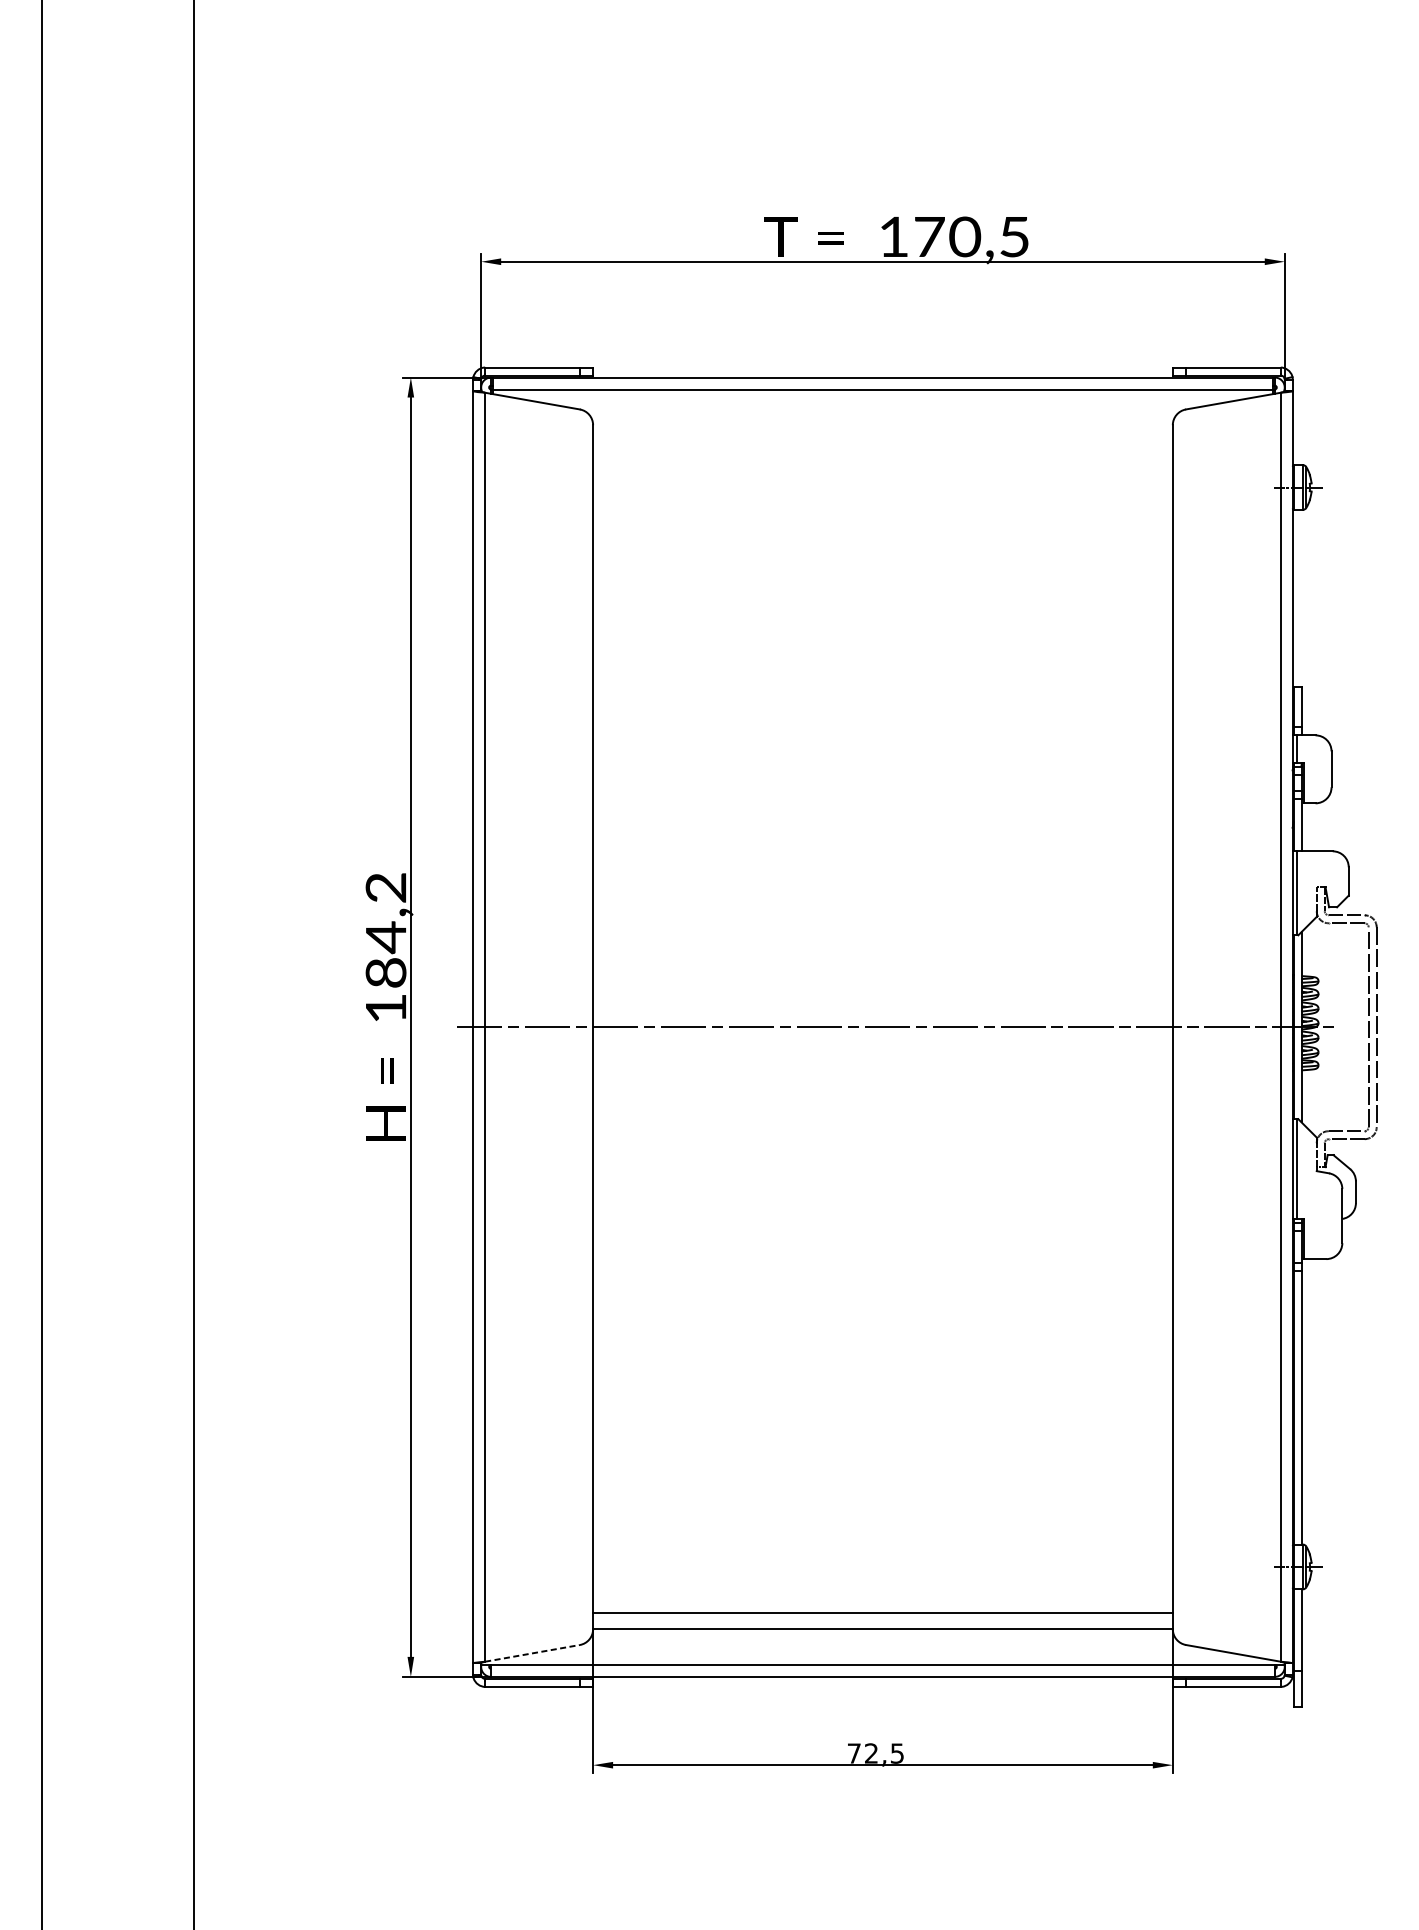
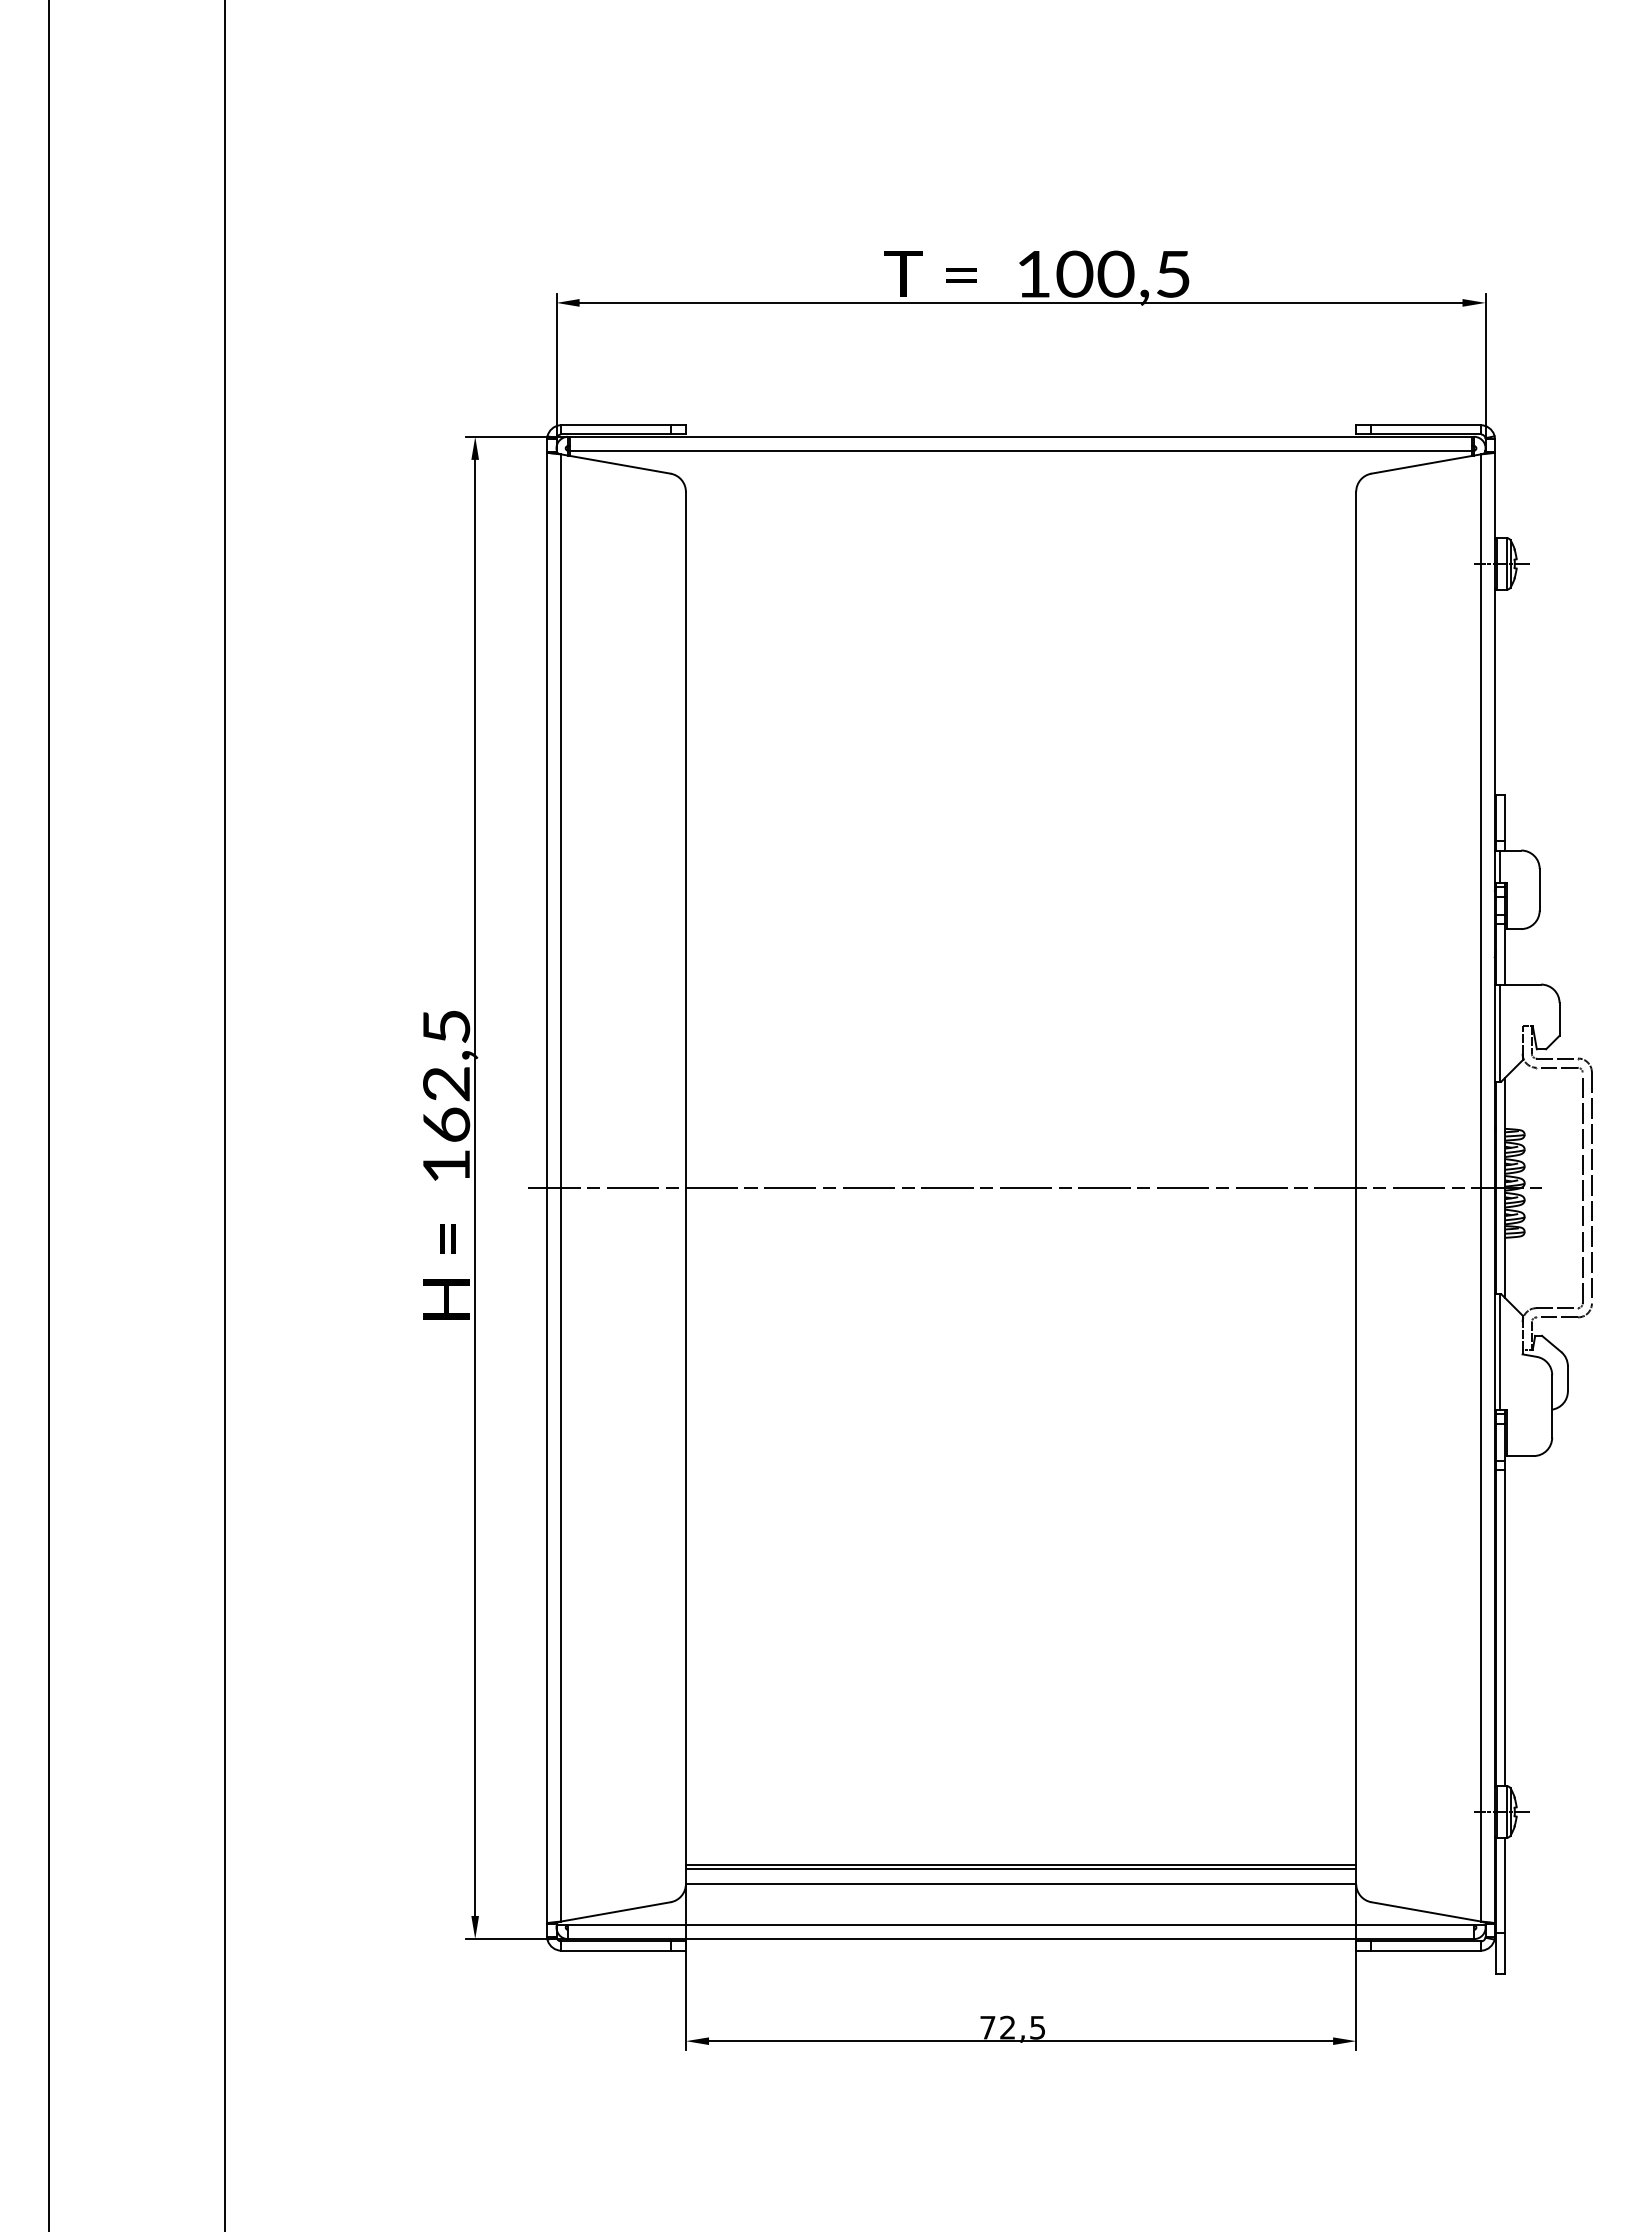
text: (929, 236) -> (1074, 273), 170,5 -> 100,5
text: (386, 930) -> (446, 1076), 184,2 -> 162,5
line: (882, 1615) -> (1020, 1868), added
line: (532, 1653) -> (615, 1911), dashed -> solid

